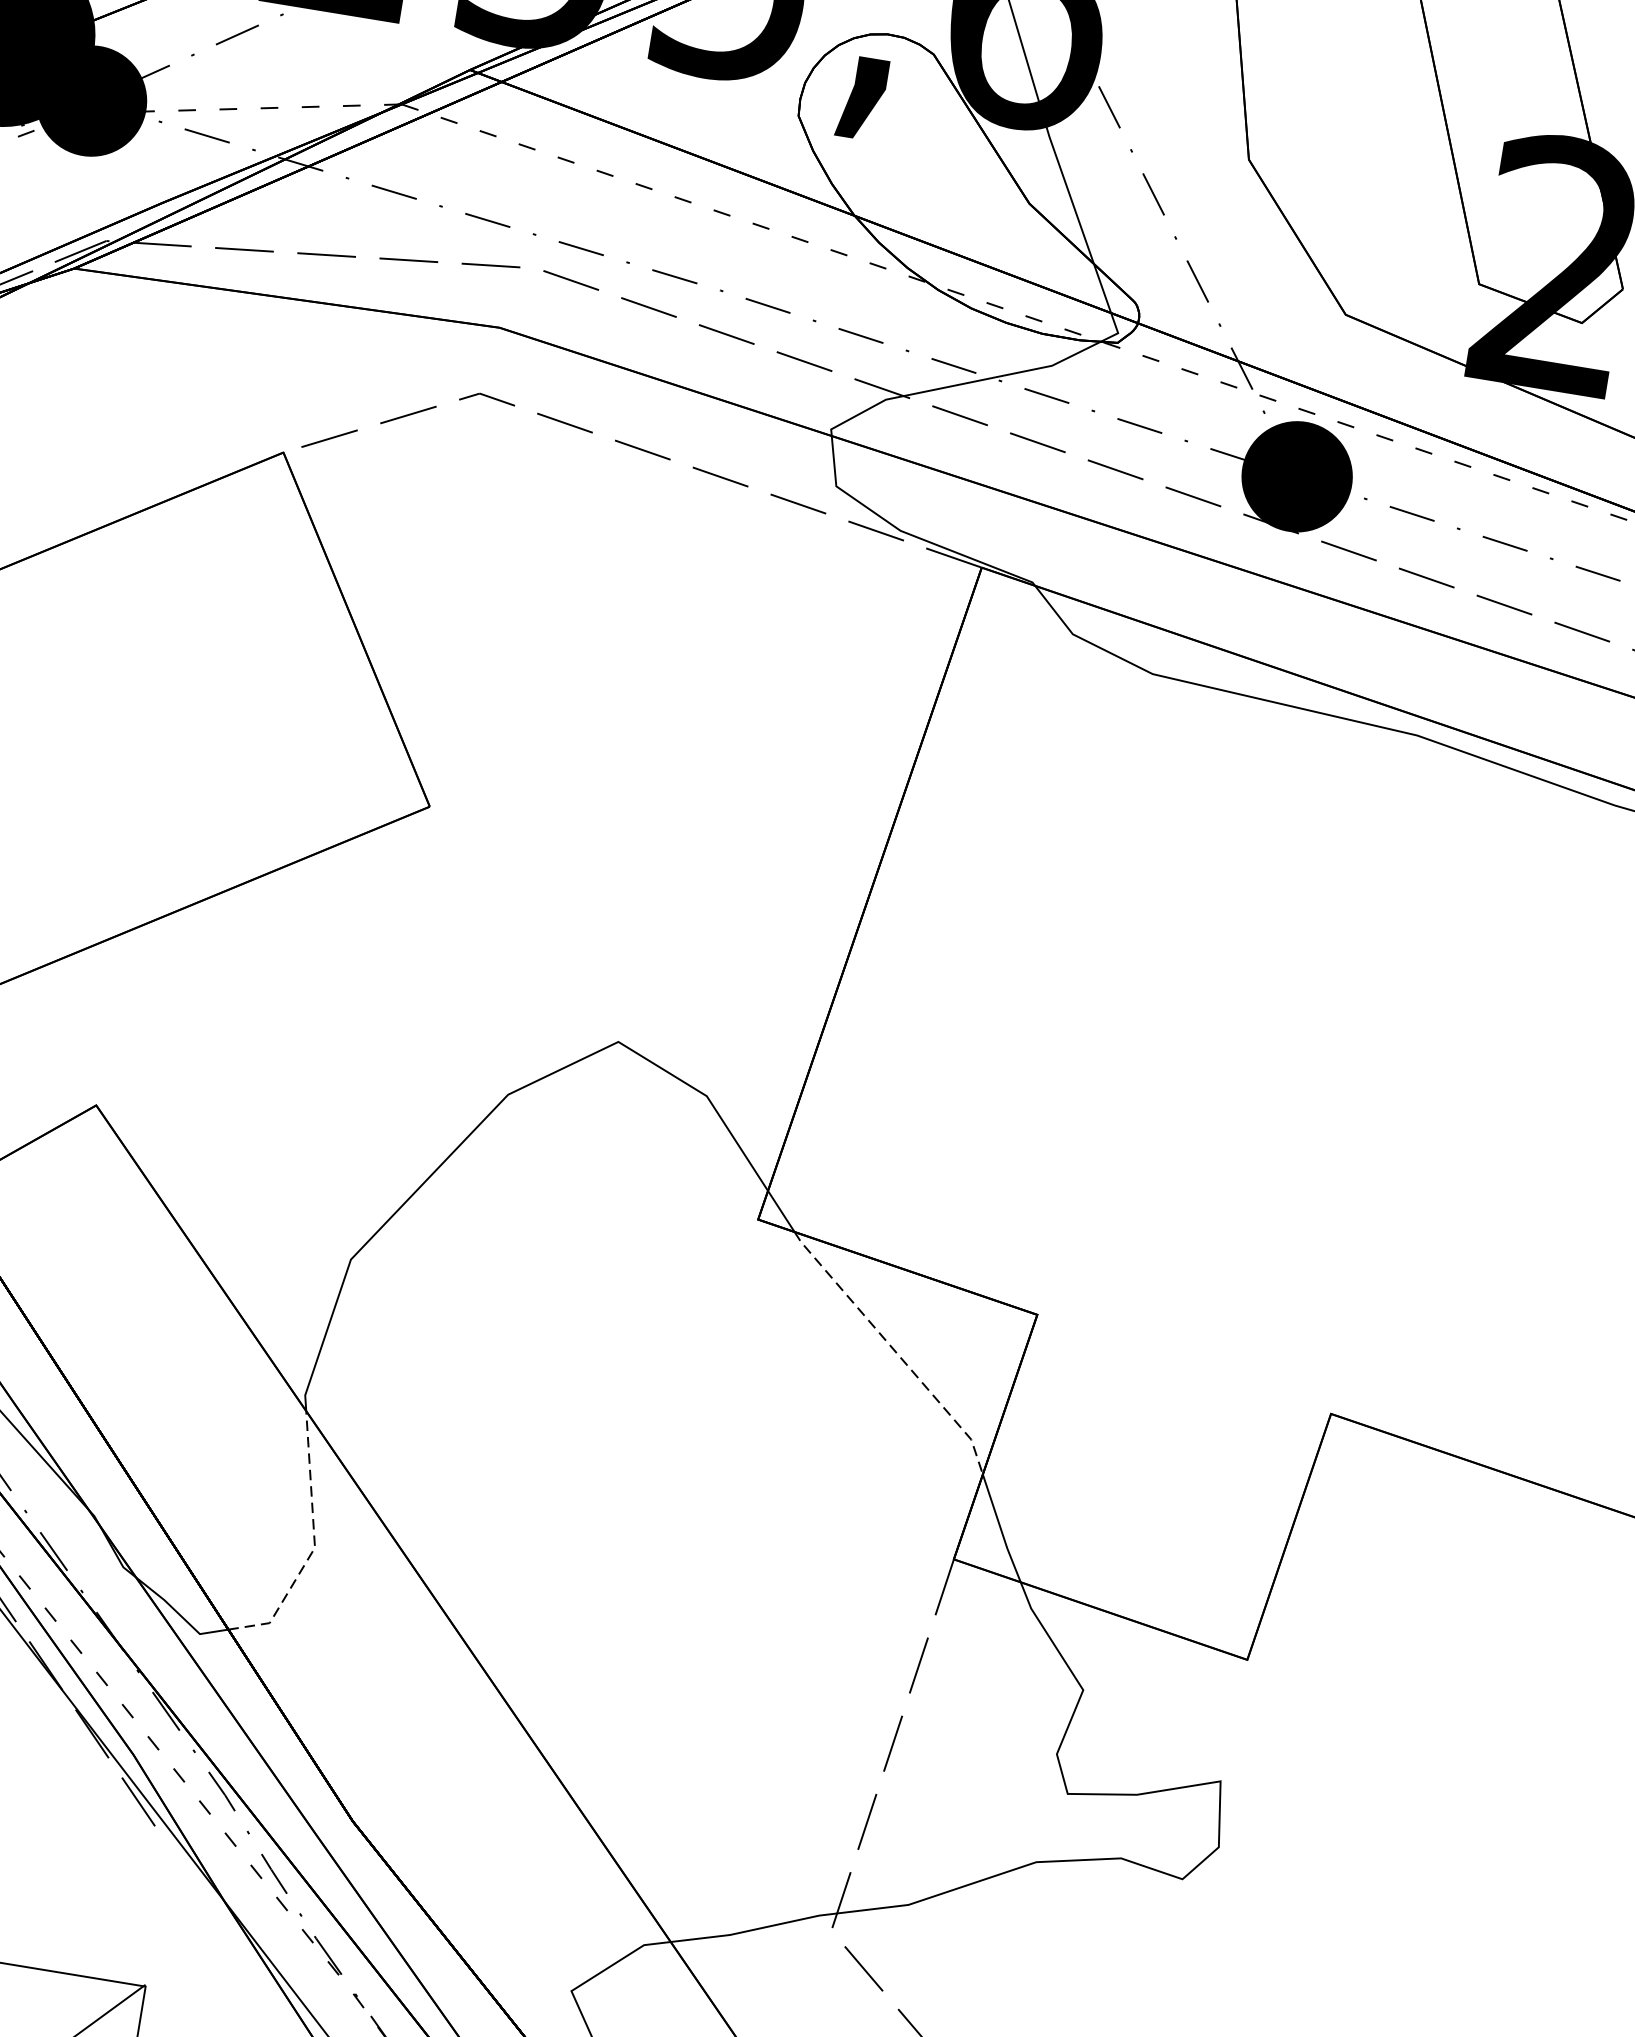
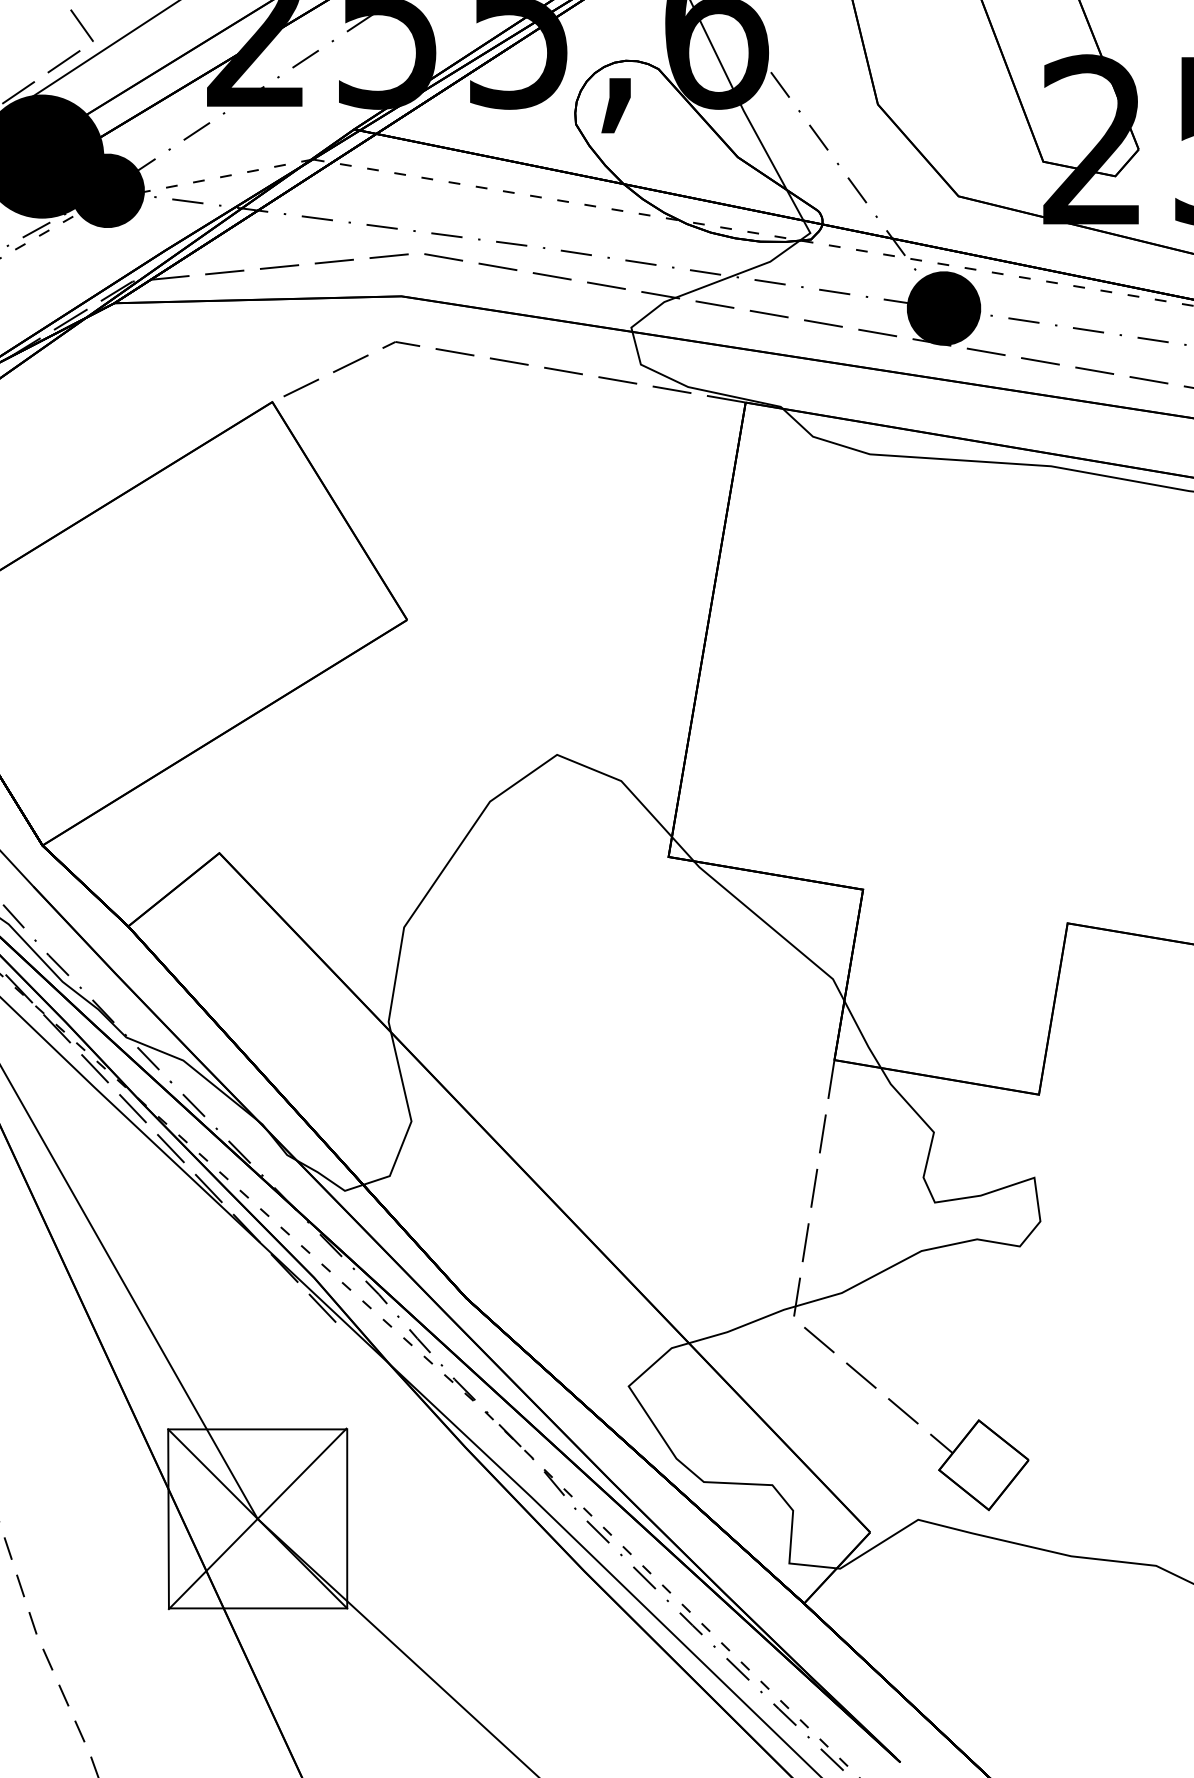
line: (894, 1350) -> (772, 928), dashed -> solid
line: (315, 1544) -> (411, 1119), dashed -> solid

